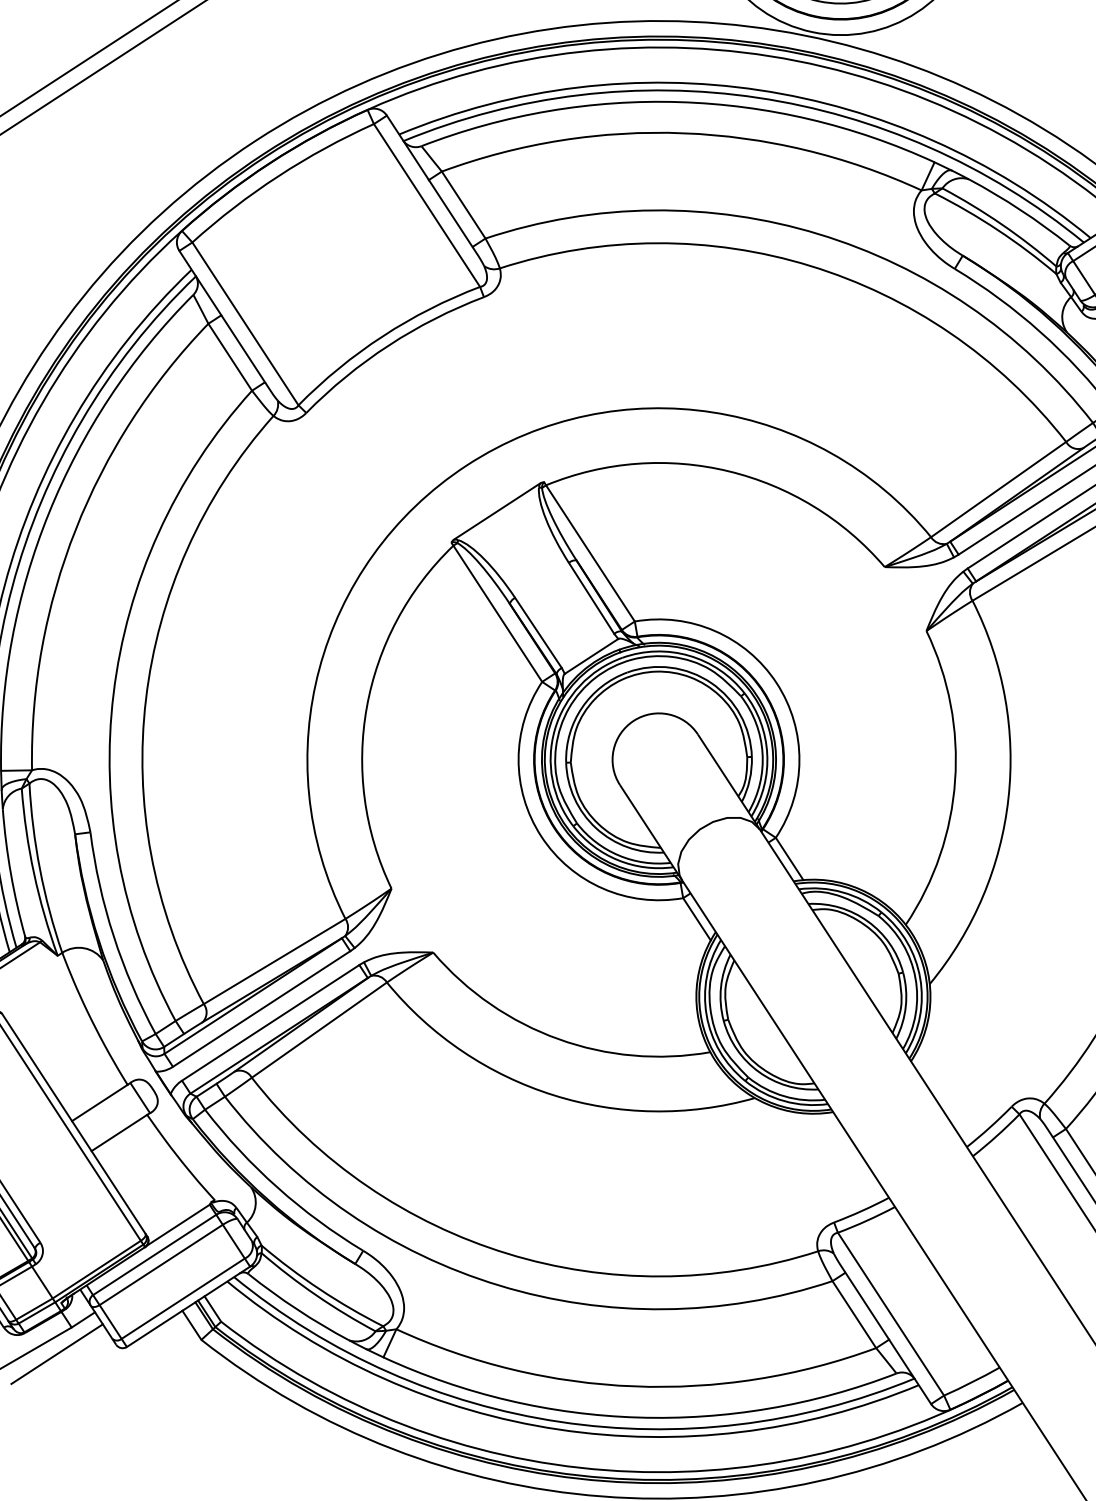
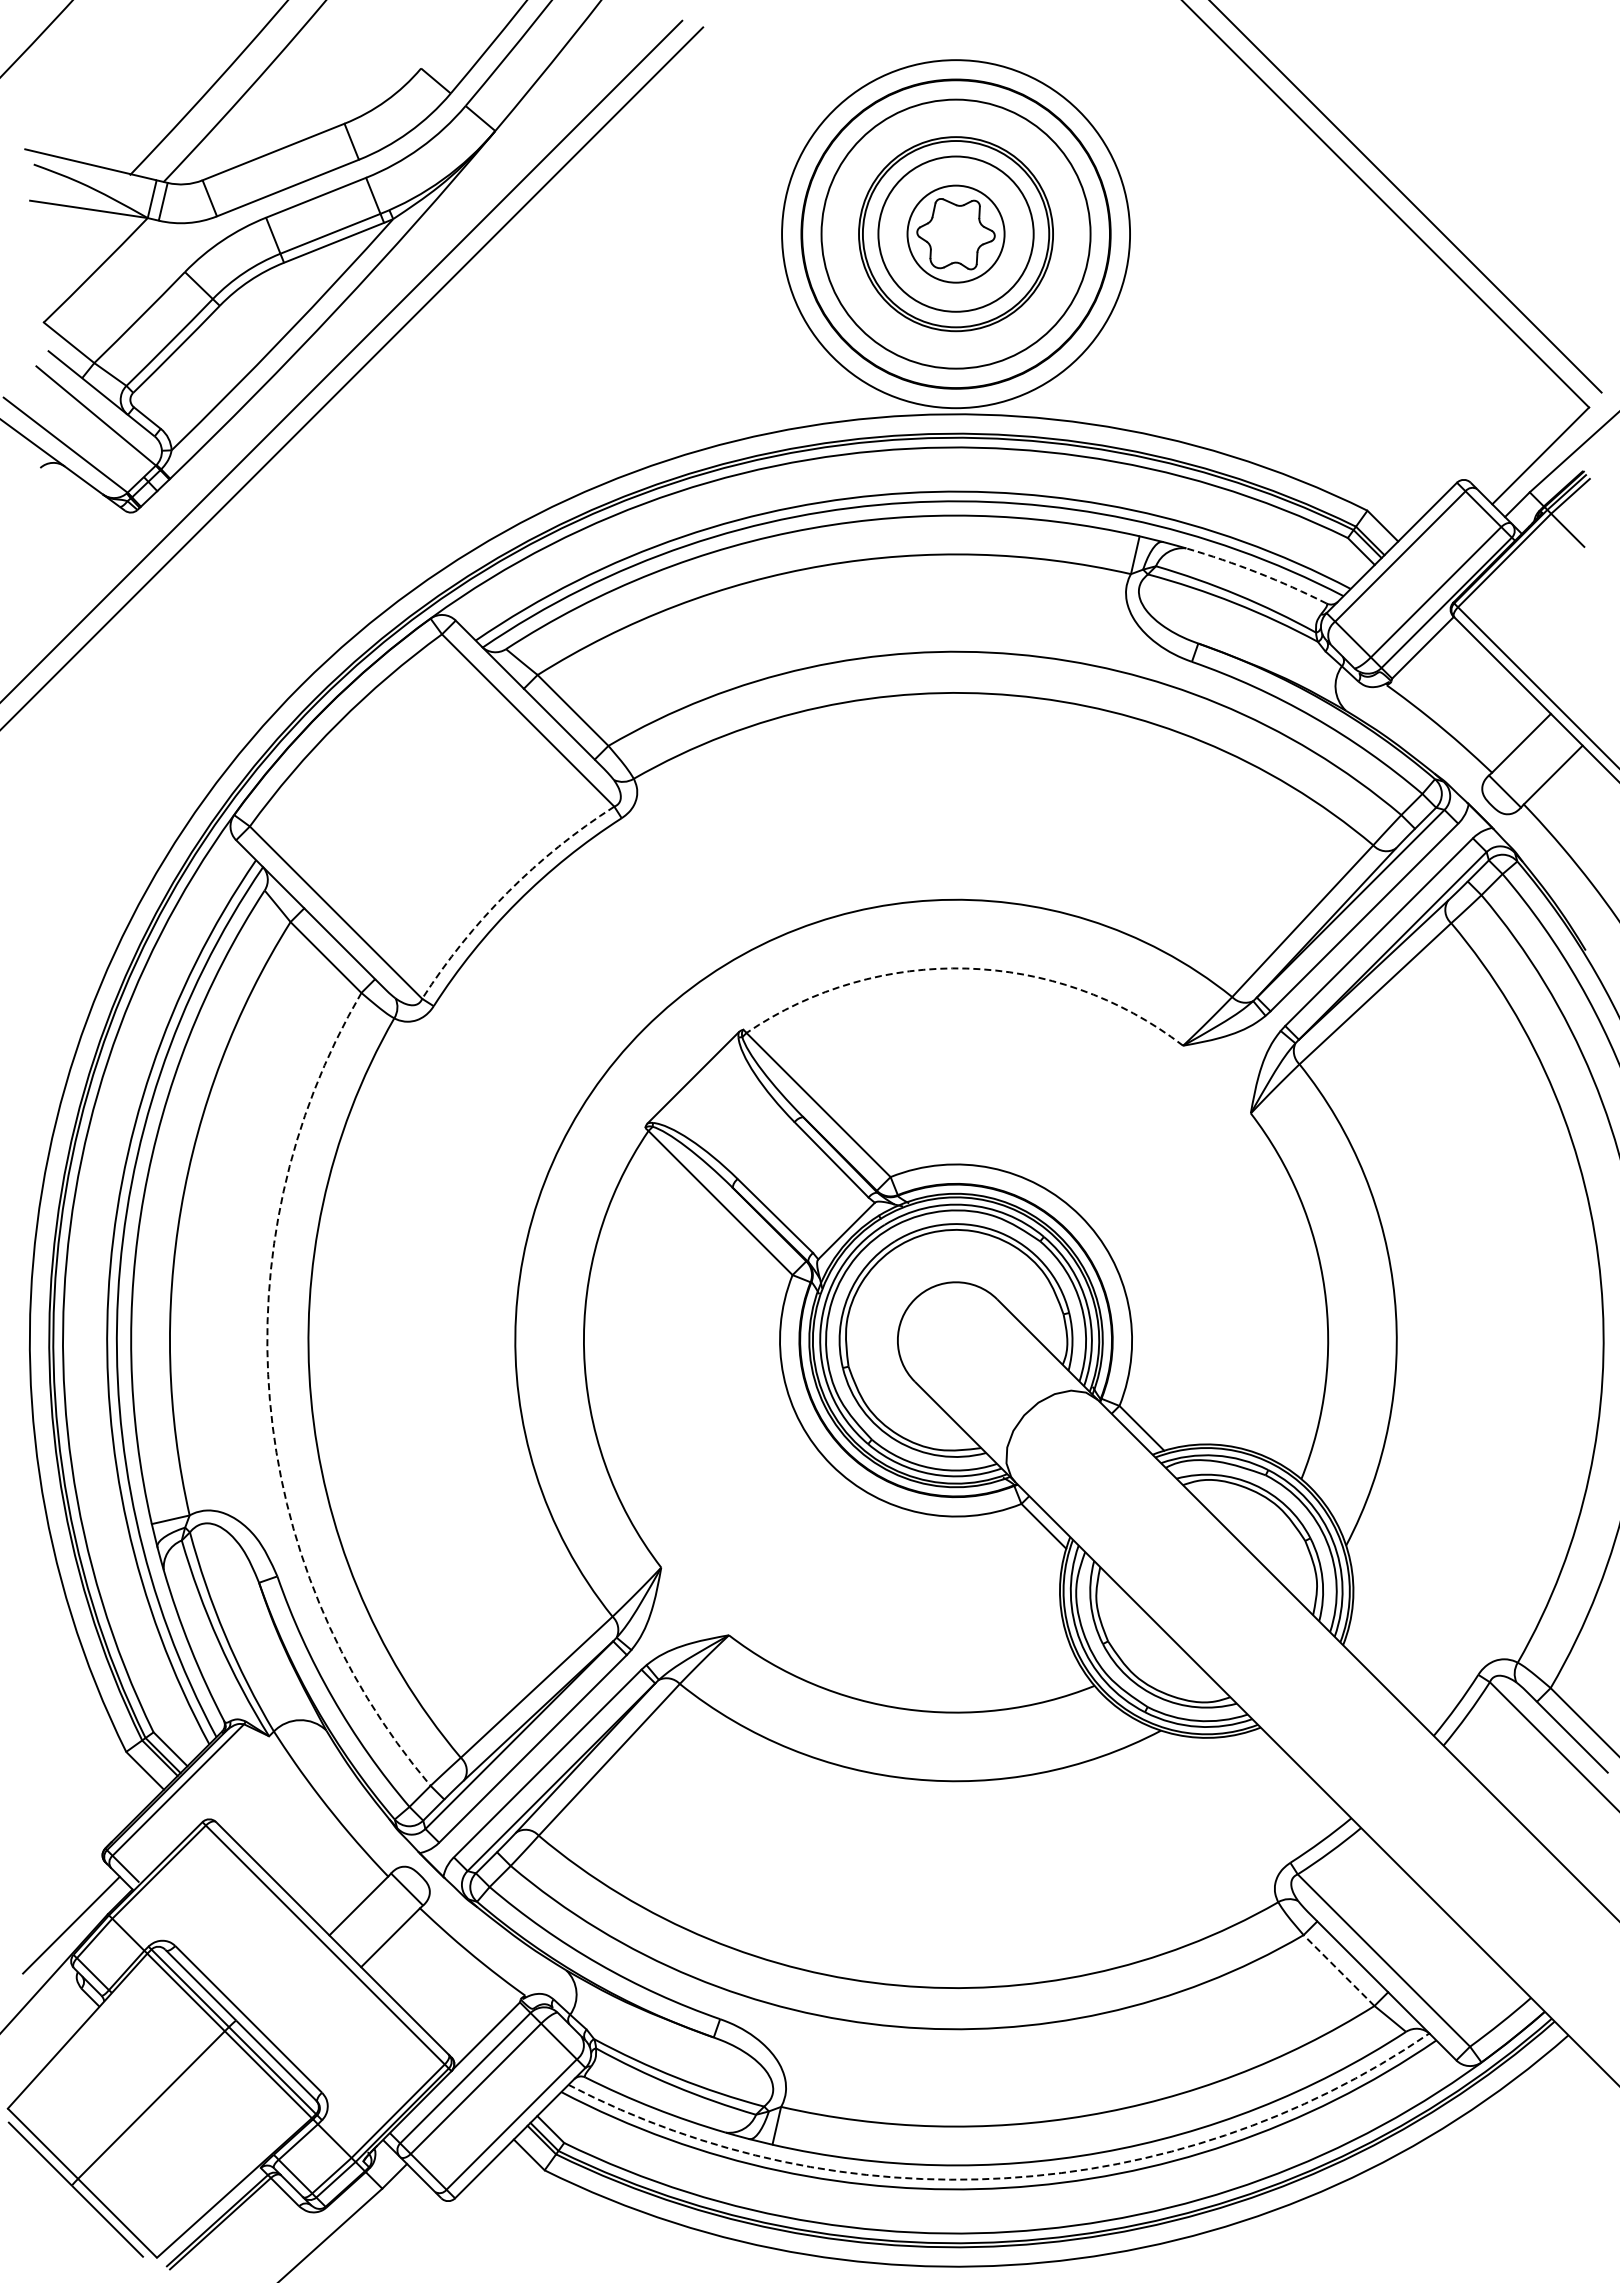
arc: (1020, 209) -> (1257, 572), solid -> dashed
arc: (382, 336) -> (507, 892), solid -> dashed
arc: (728, 471) -> (966, 968), solid -> dashed
arc: (113, 693) -> (269, 1400), solid -> dashed
line: (853, 1314) -> (1338, 1970), solid -> dashed
line: (57, 1353) -> (371, 2224), removed
arc: (560, 1422) -> (1006, 2178), solid -> dashed

